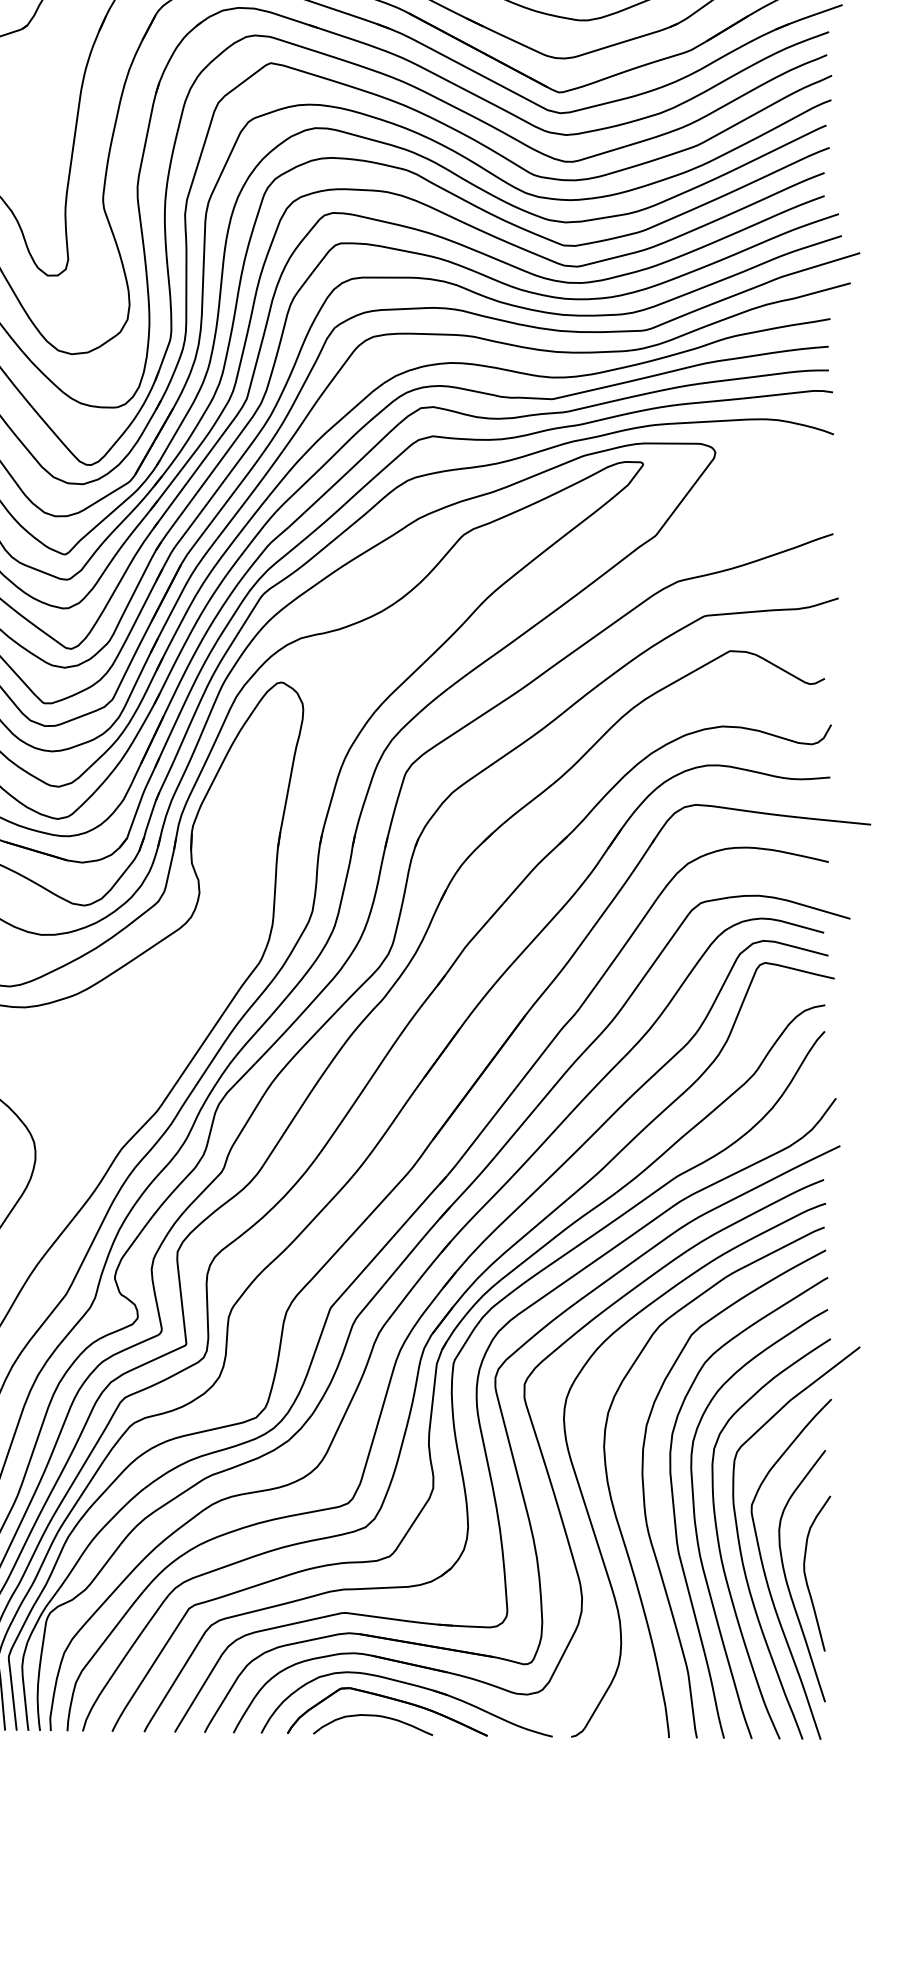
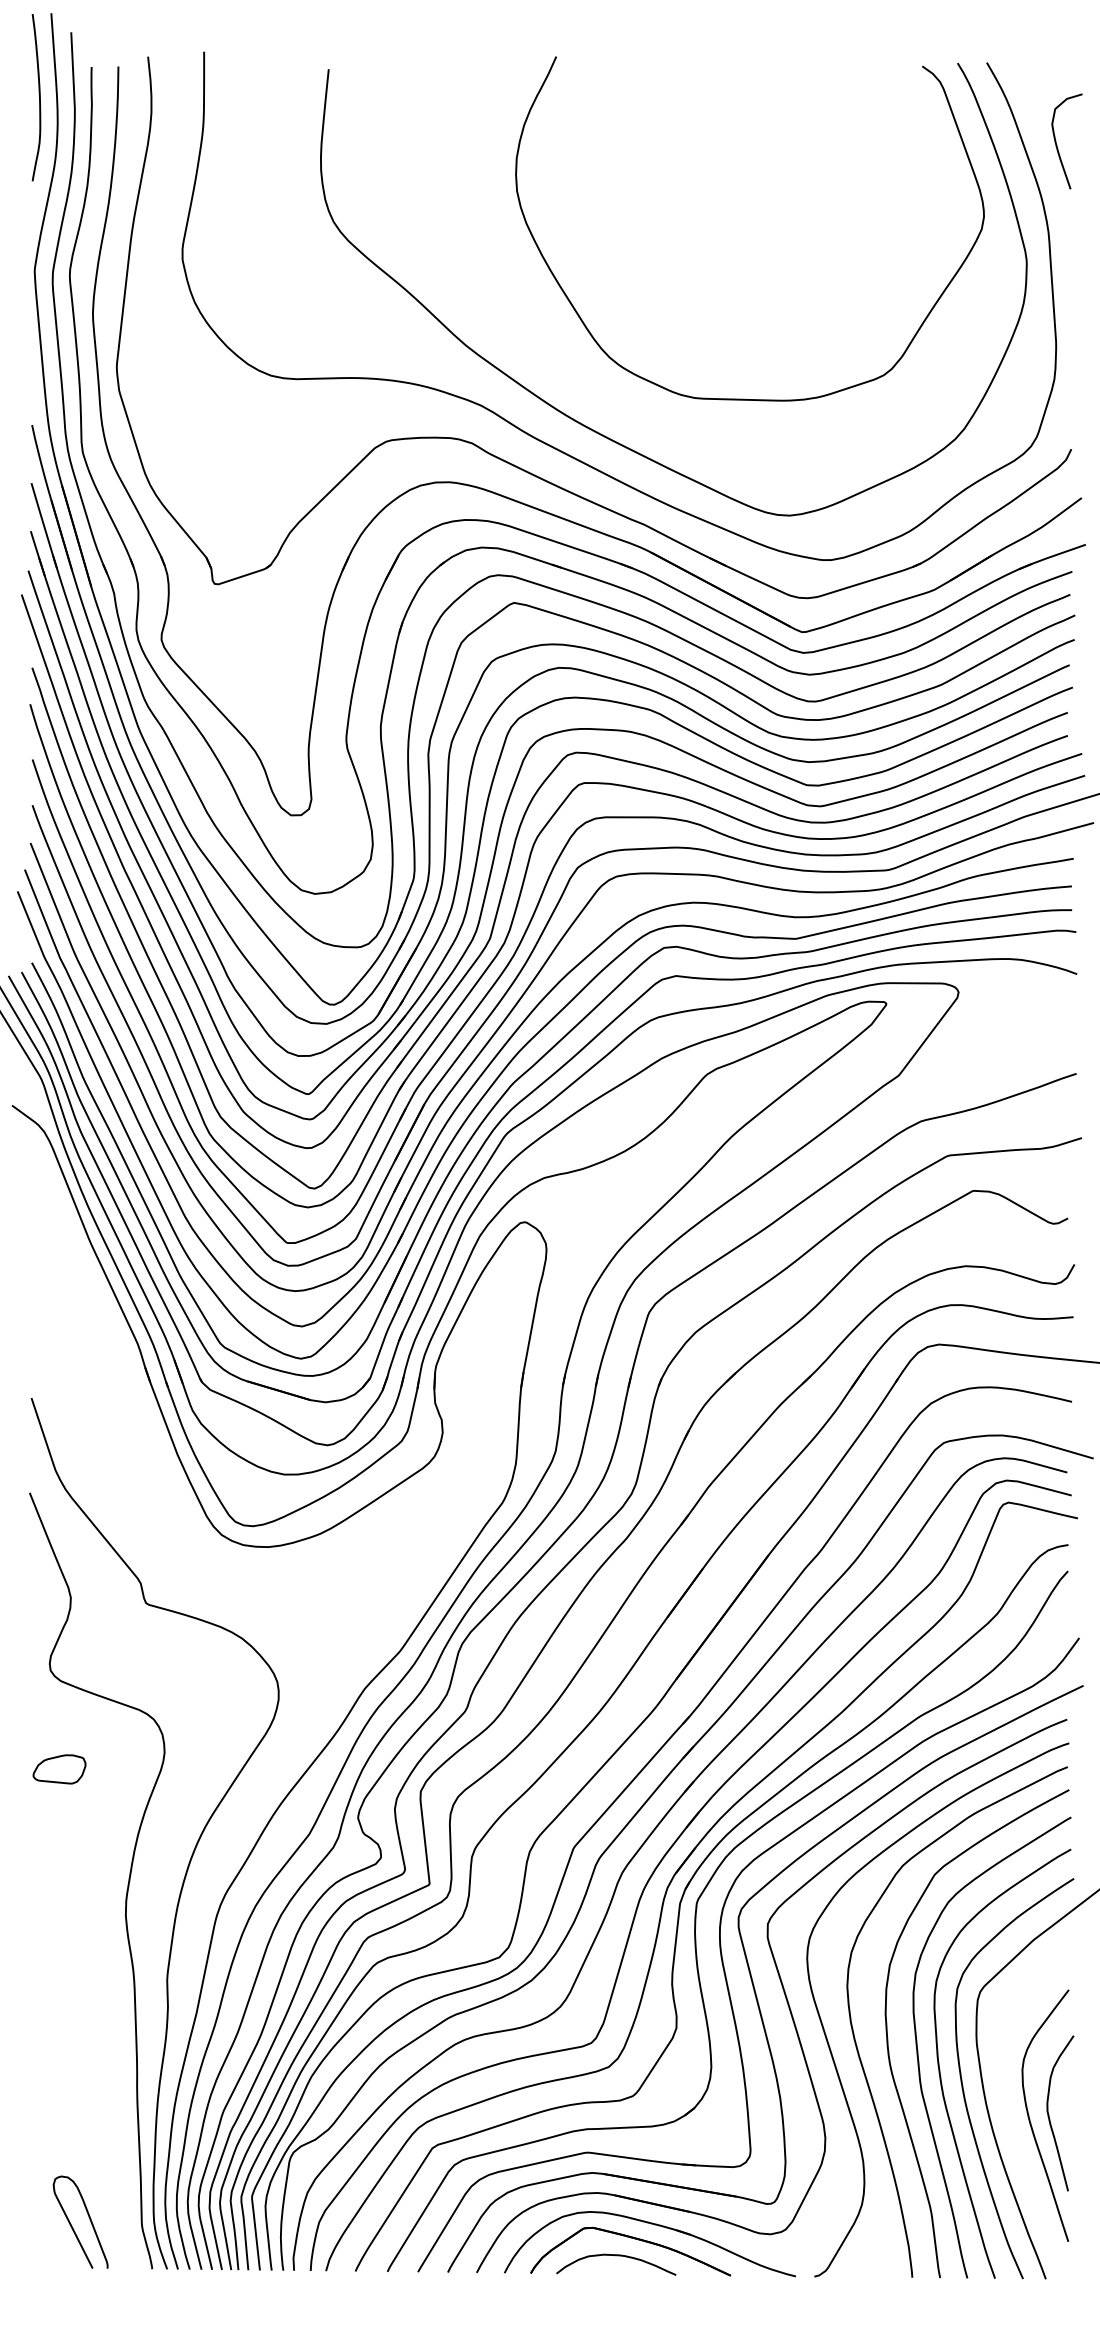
curve: (766, 1574) -> (1009, 2114), removed

